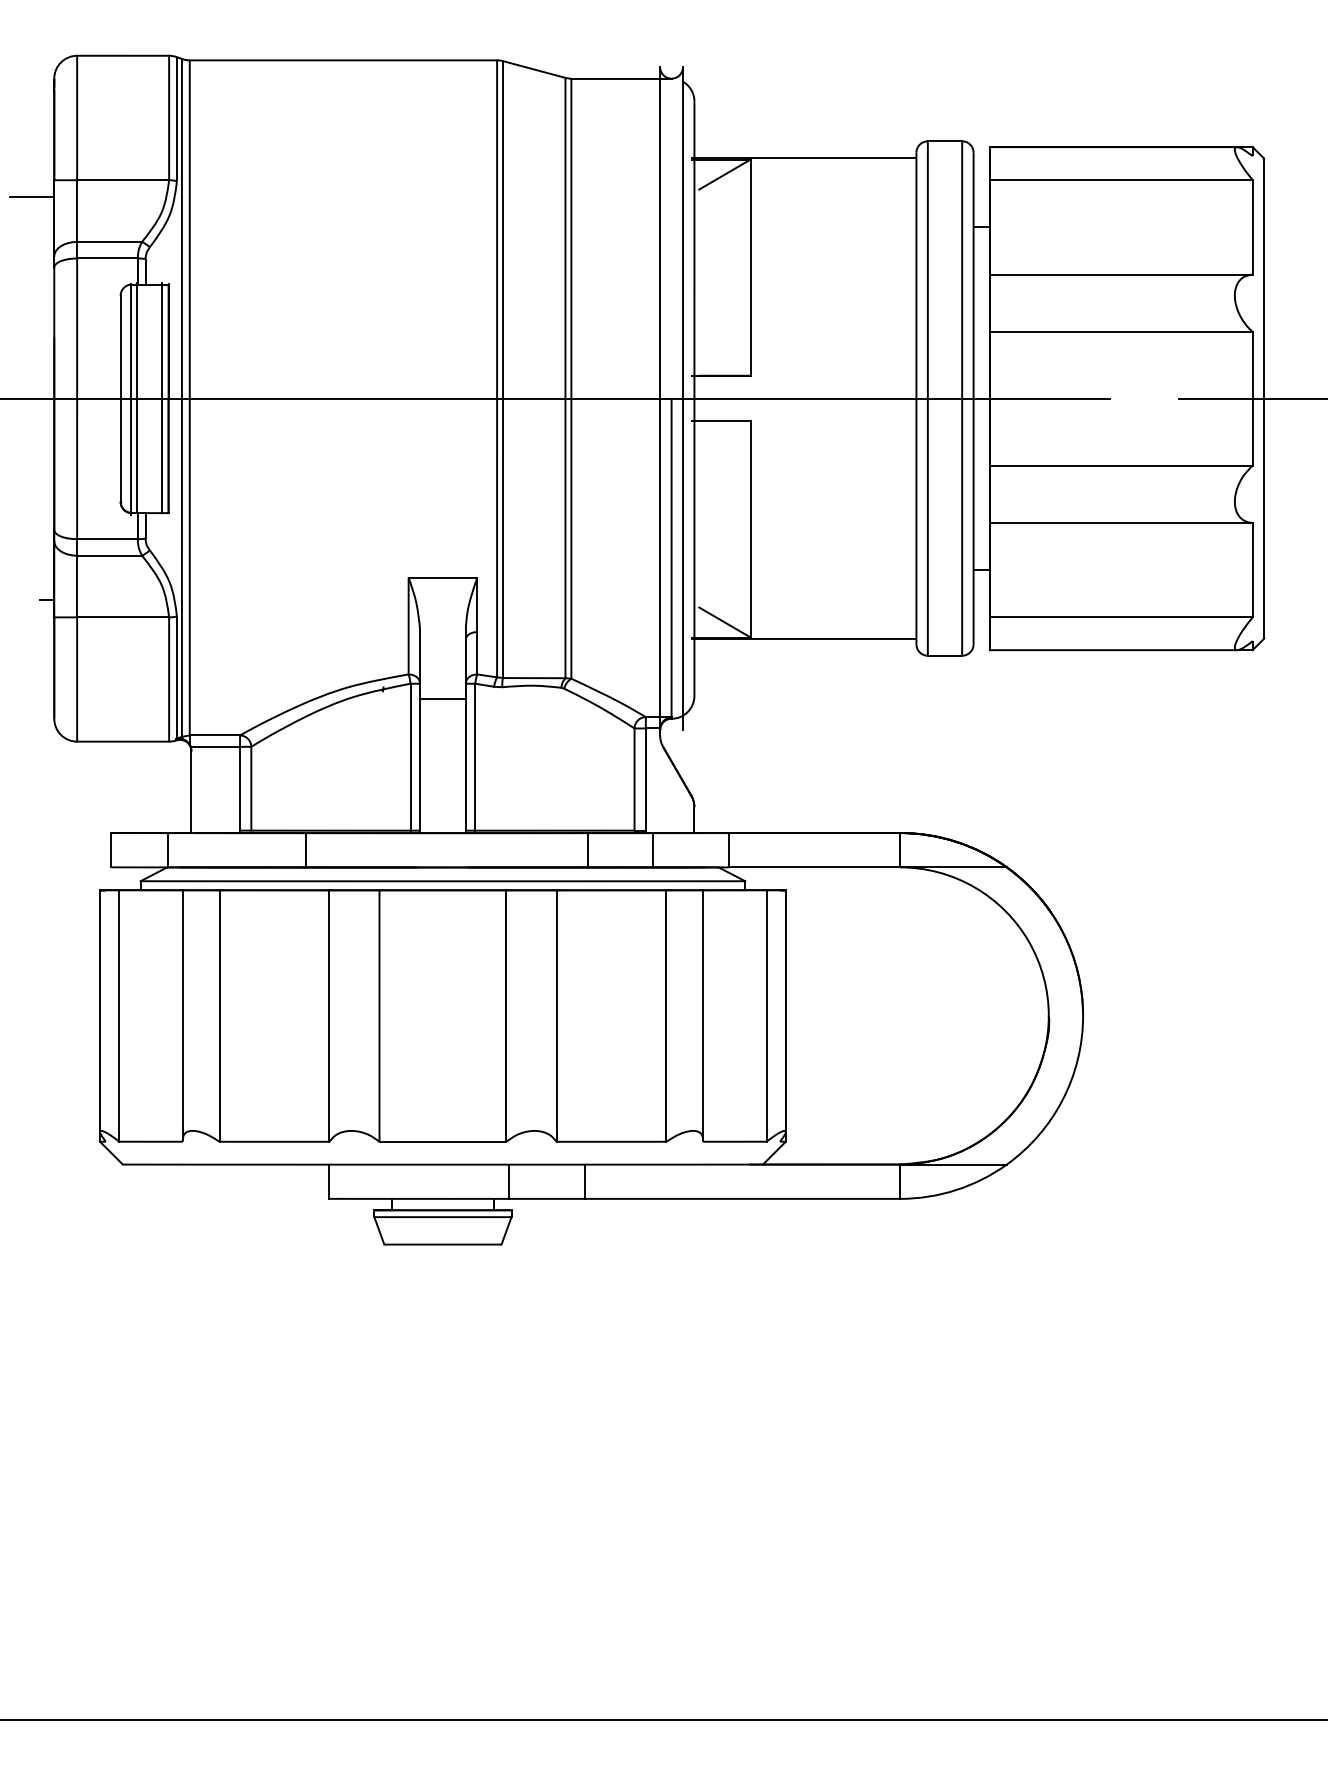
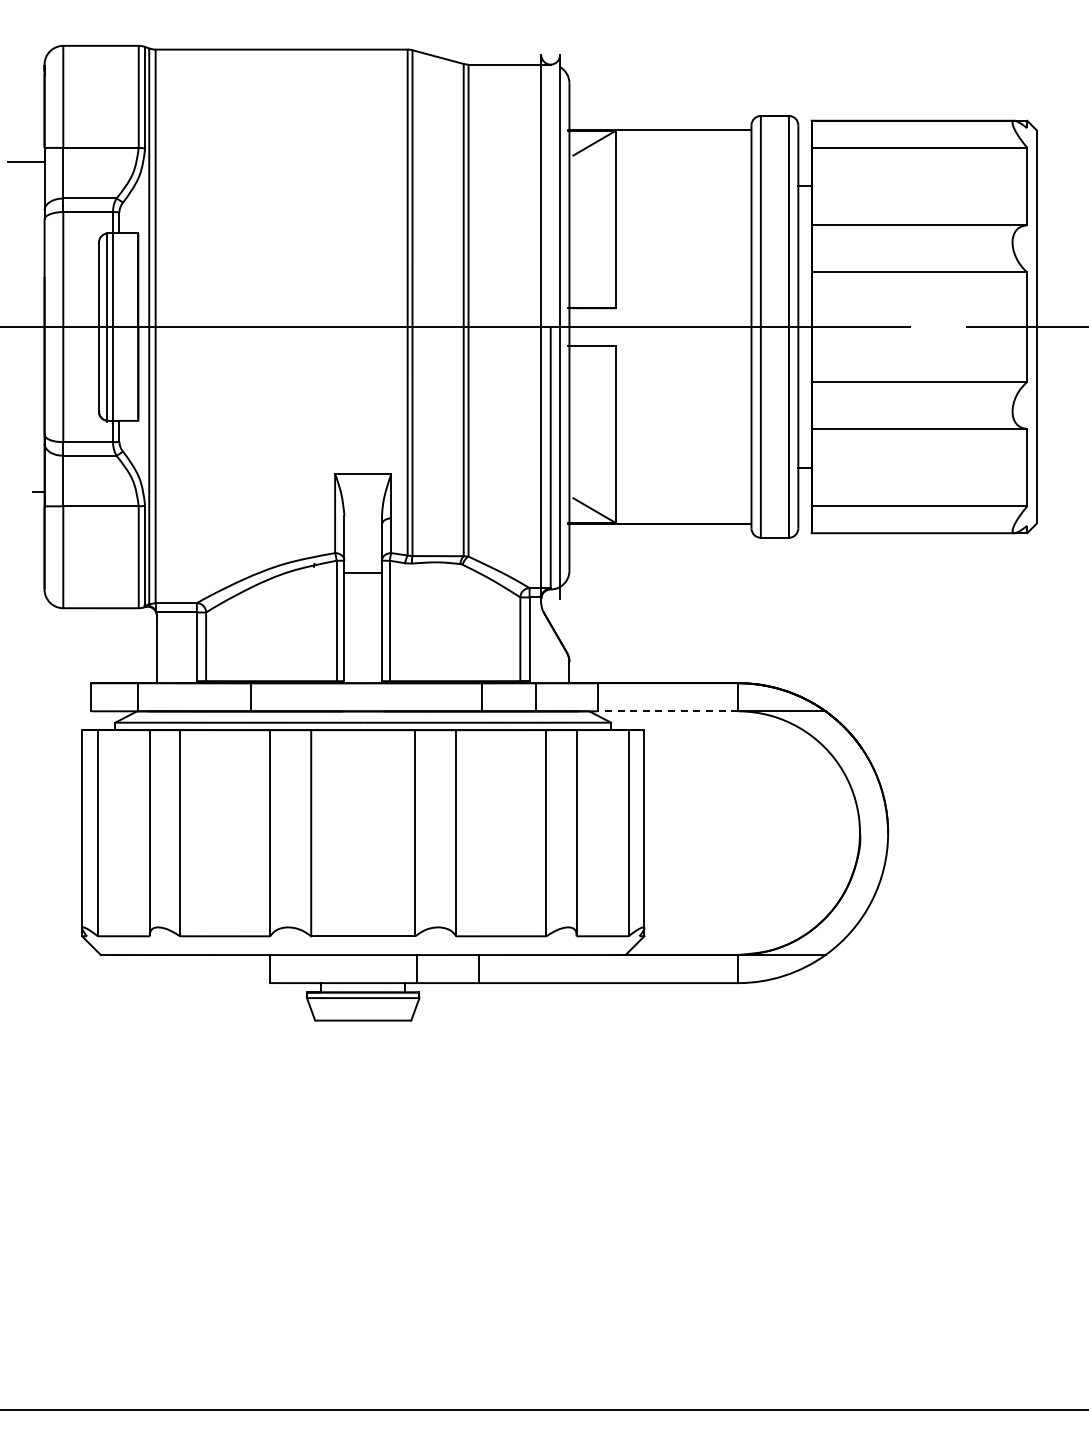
line: (161, 398) -> (132, 326), removed
line: (814, 867) -> (667, 711), solid -> dashed

